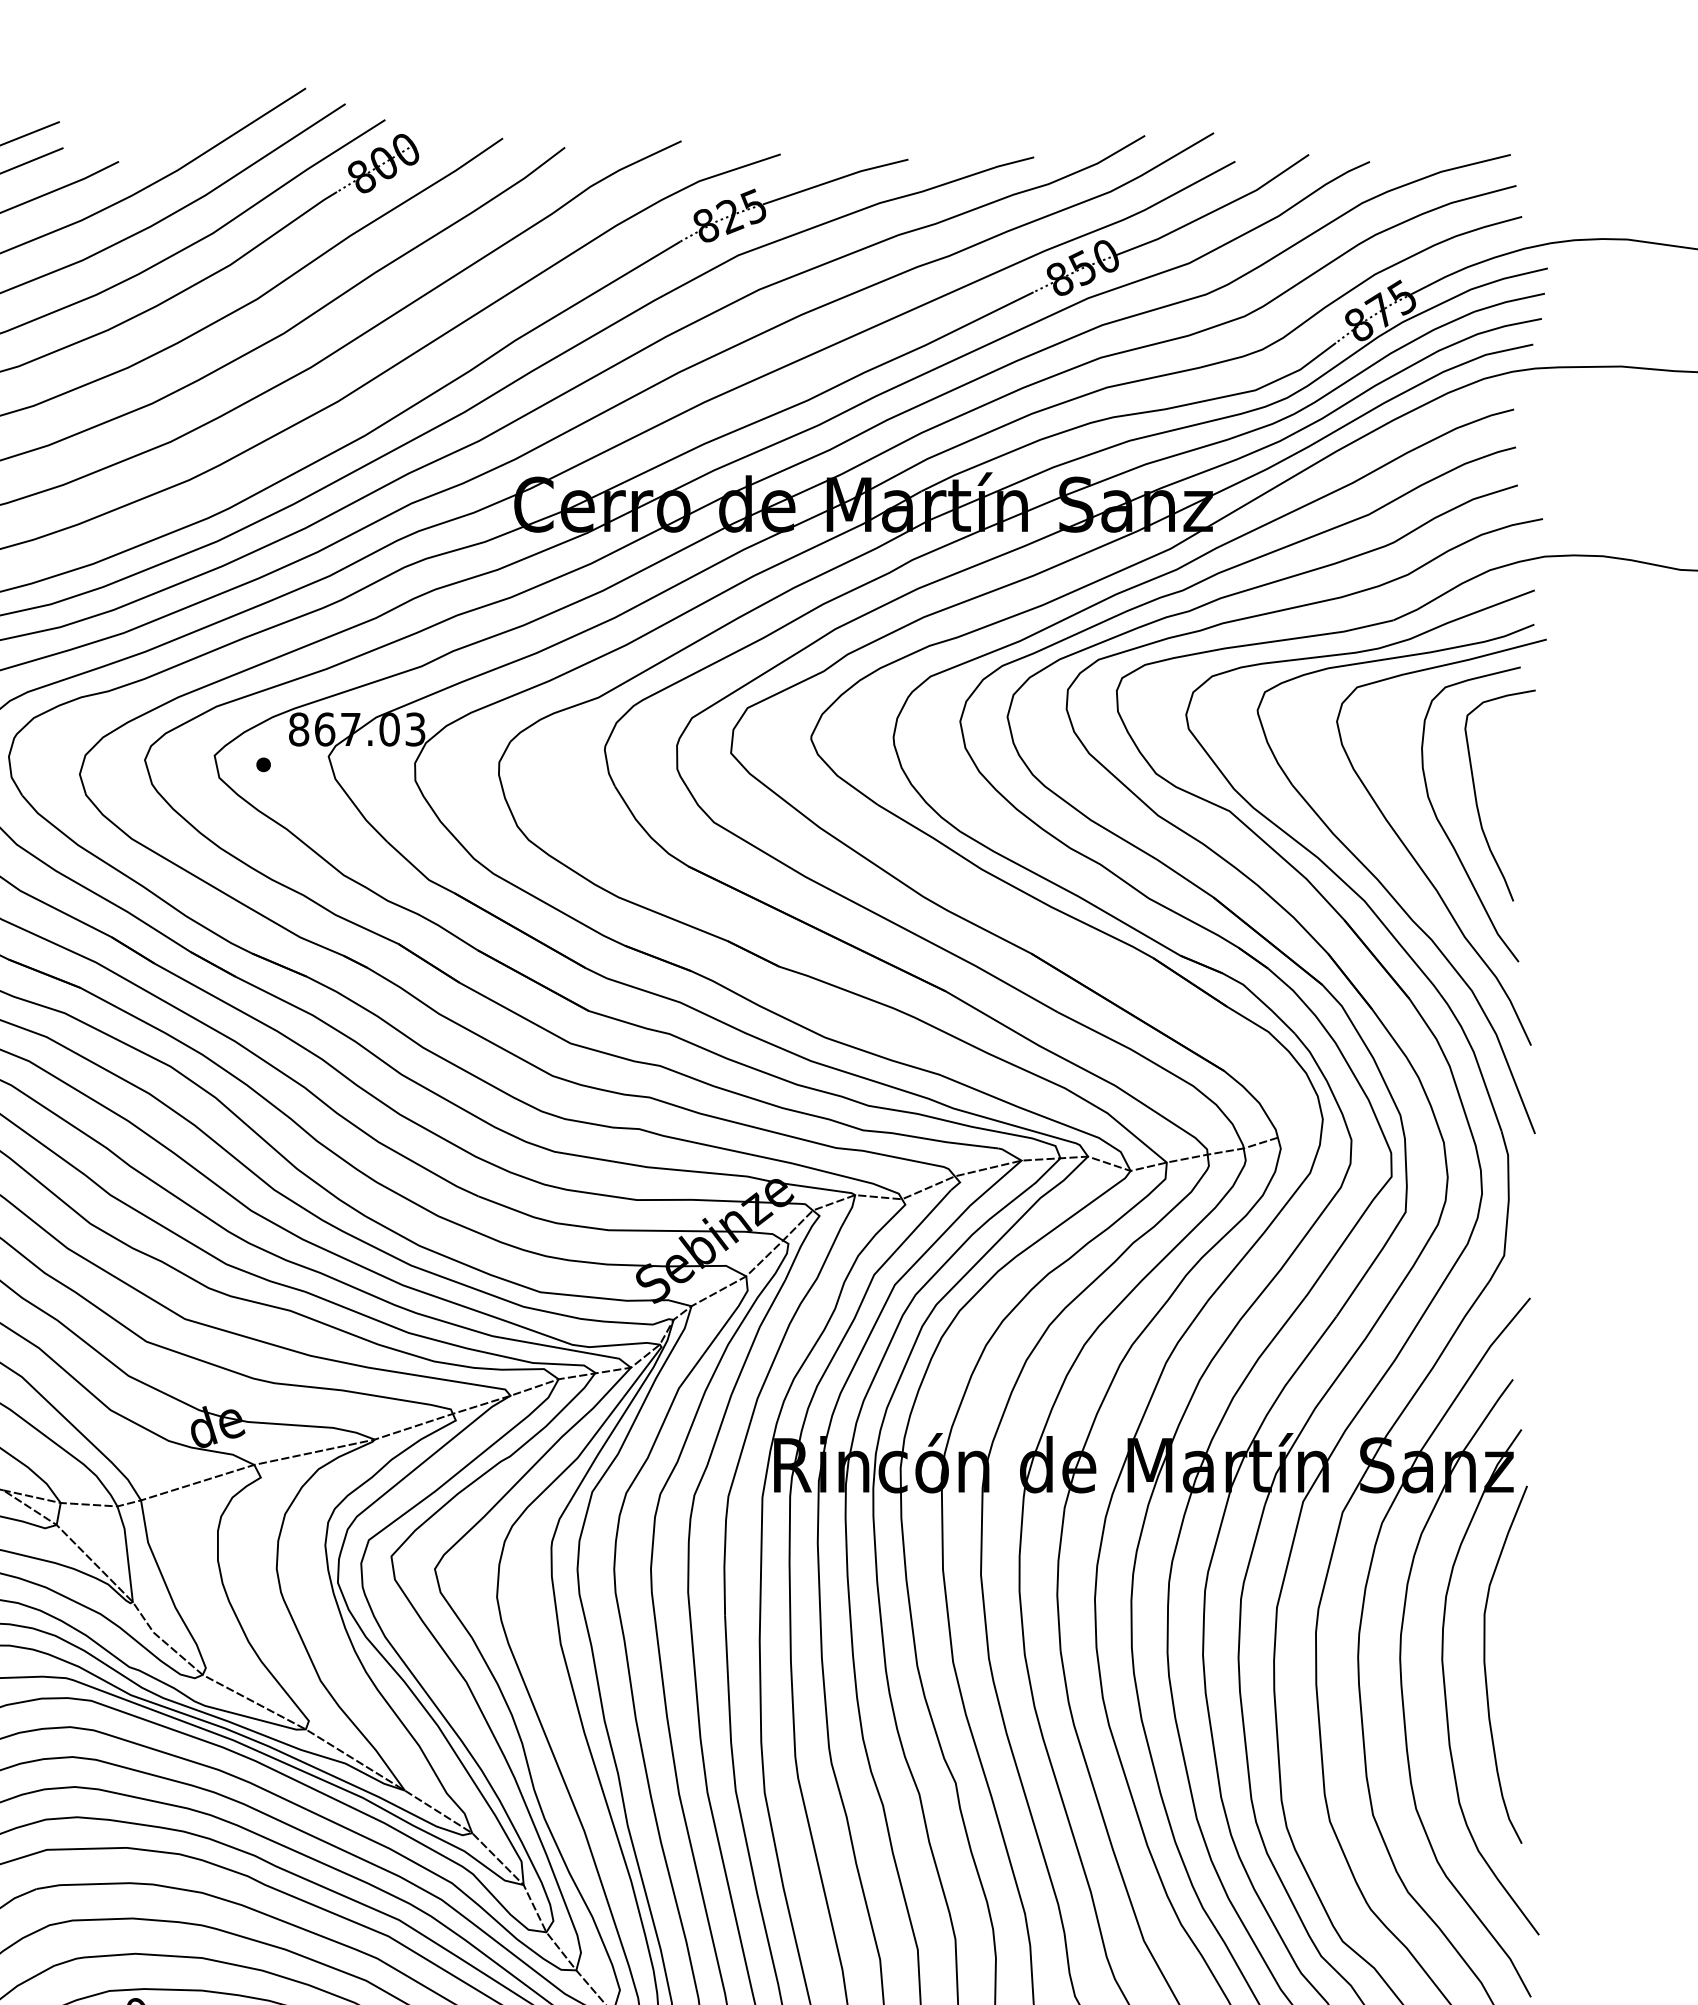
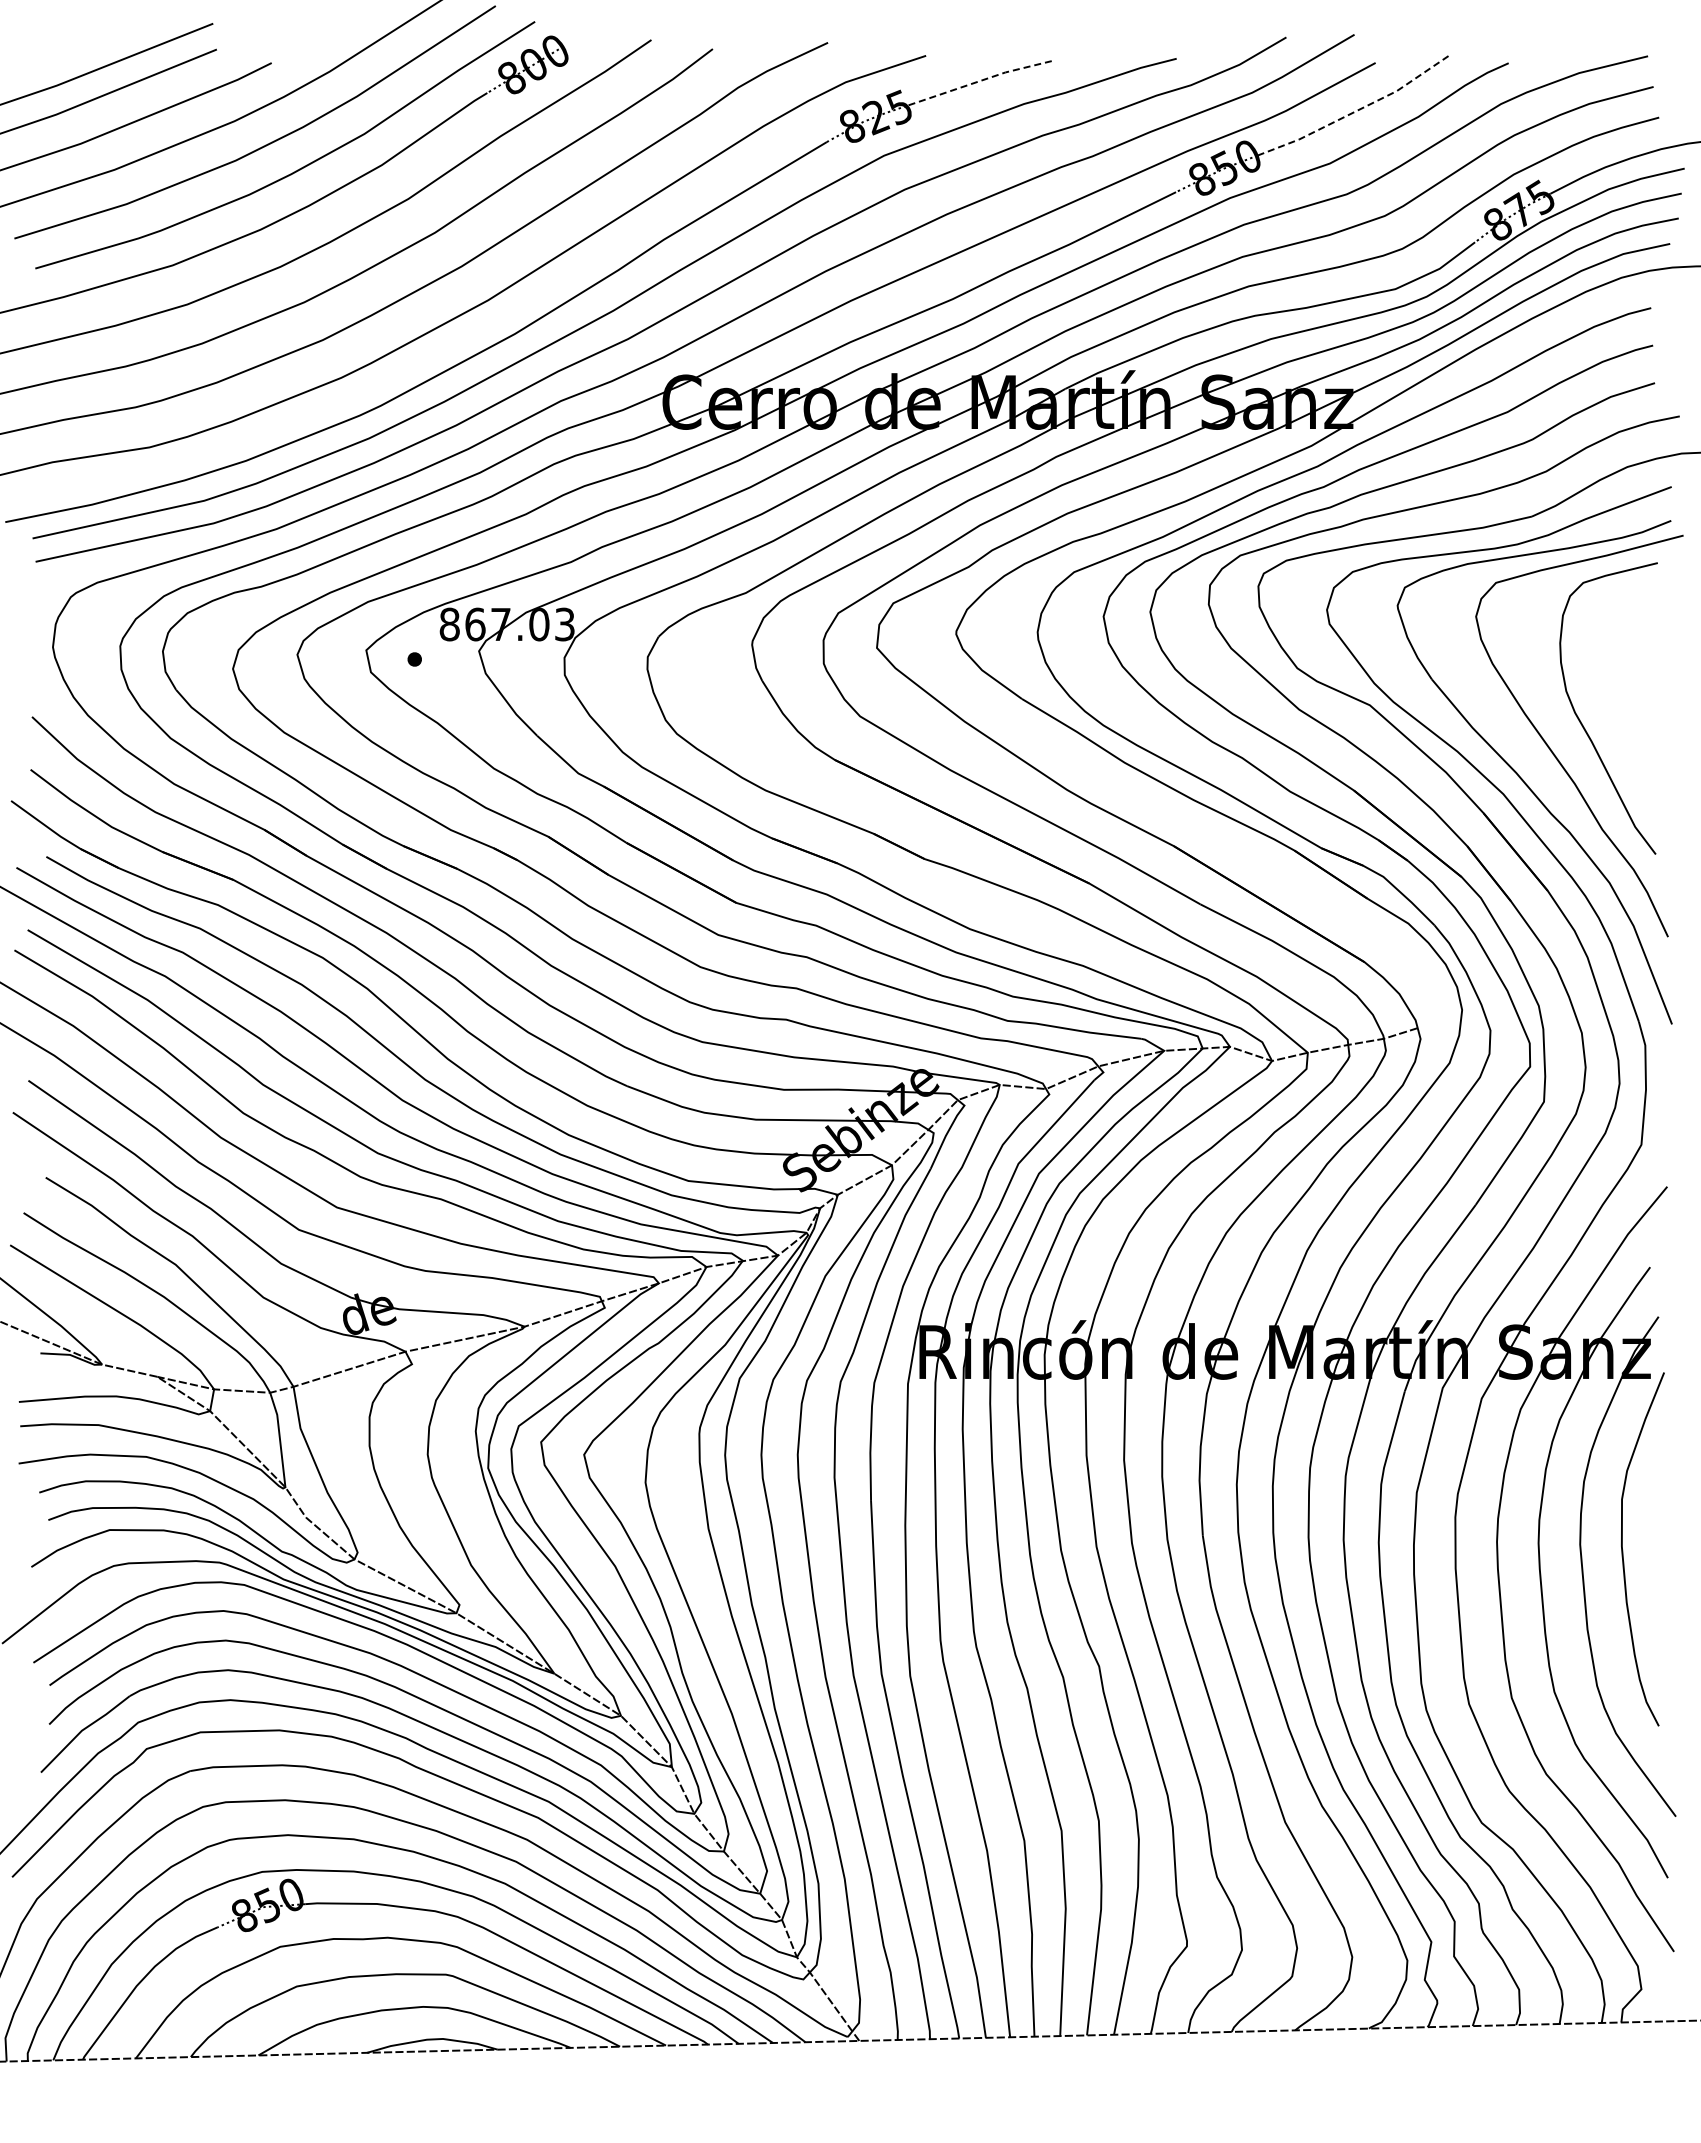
line: (836, 179) -> (981, 80), solid -> dashed
line: (1215, 210) -> (1355, 111), solid -> dashed
curve: (1476, 797) -> (1614, 691), removed

